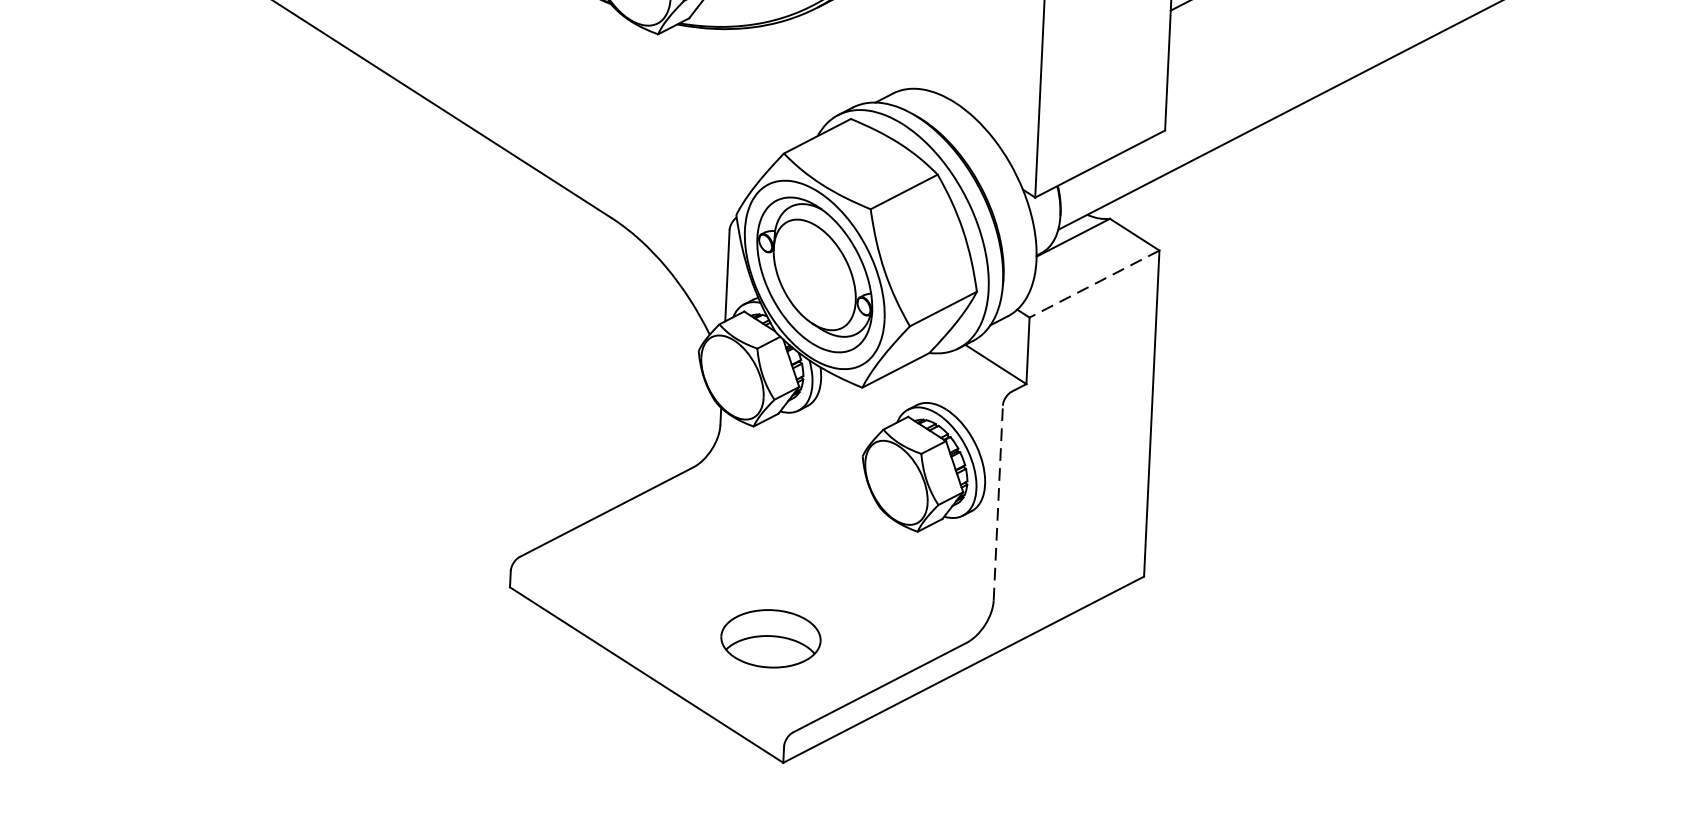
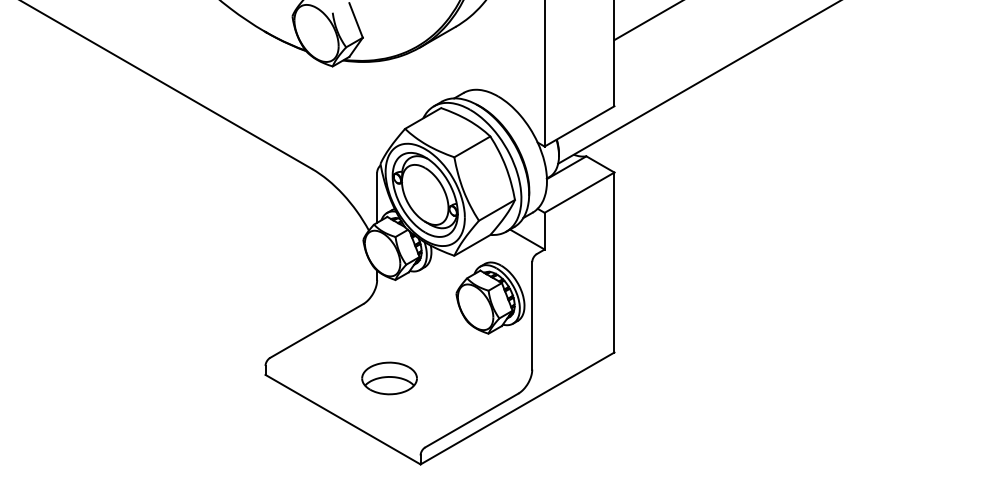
line: (1094, 283) -> (579, 192), dashed -> solid
line: (998, 502) -> (532, 315), dashed -> solid
part: (770, 638) -> (389, 378), moved

